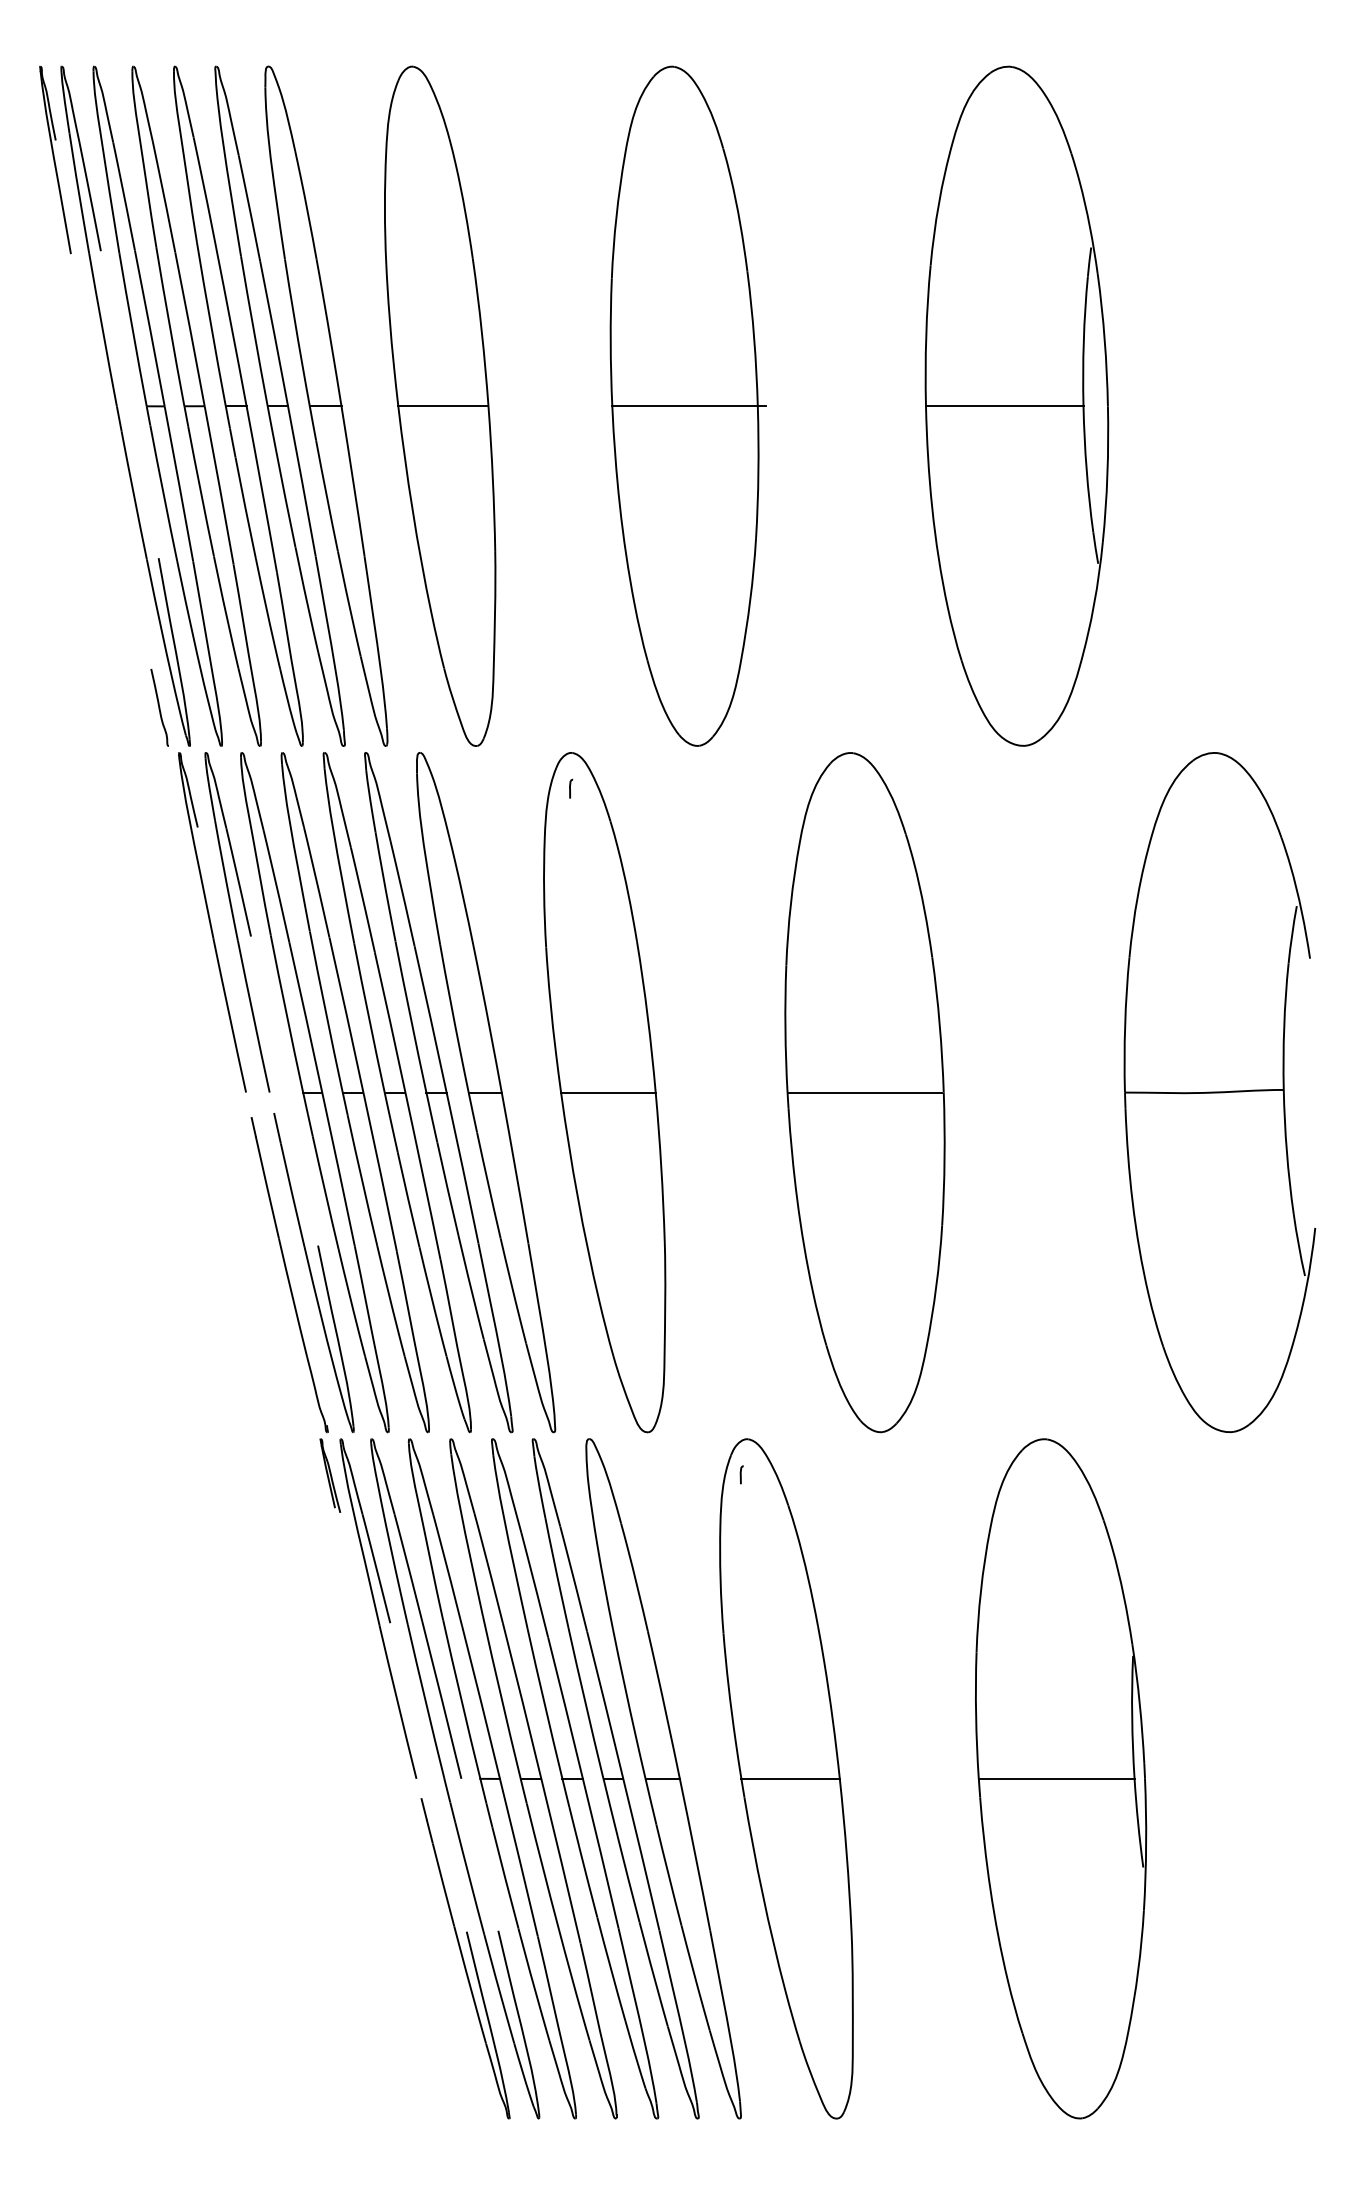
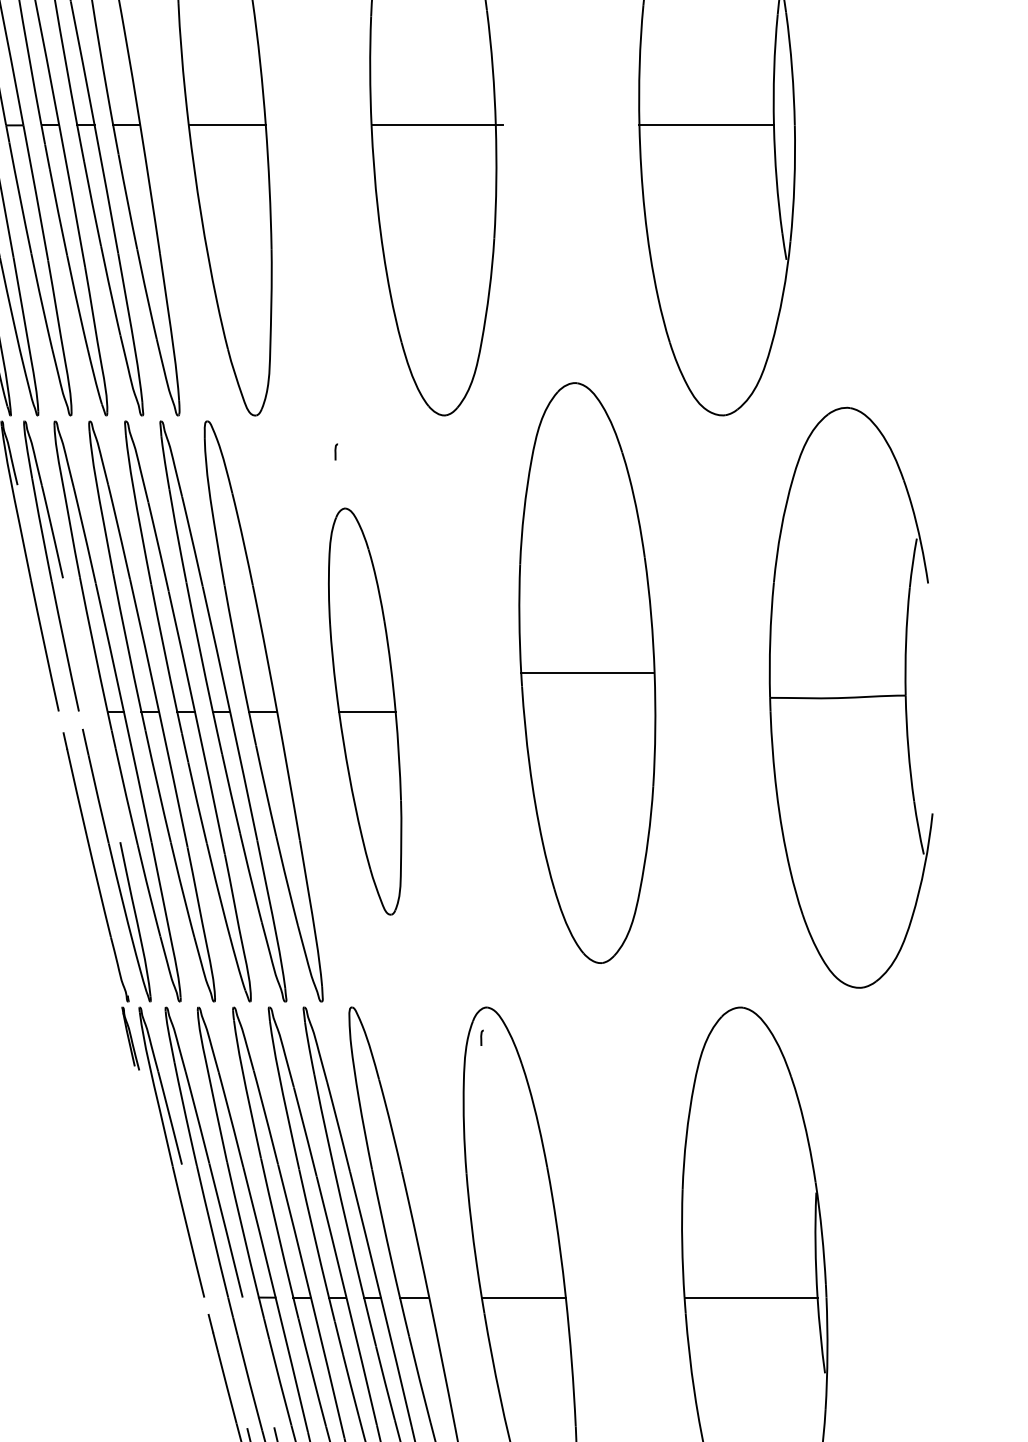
part: (604, 1092) -> (364, 711), size x0.7
part: (864, 1092) -> (586, 673), moved
part: (1219, 1092) -> (850, 697), moved

